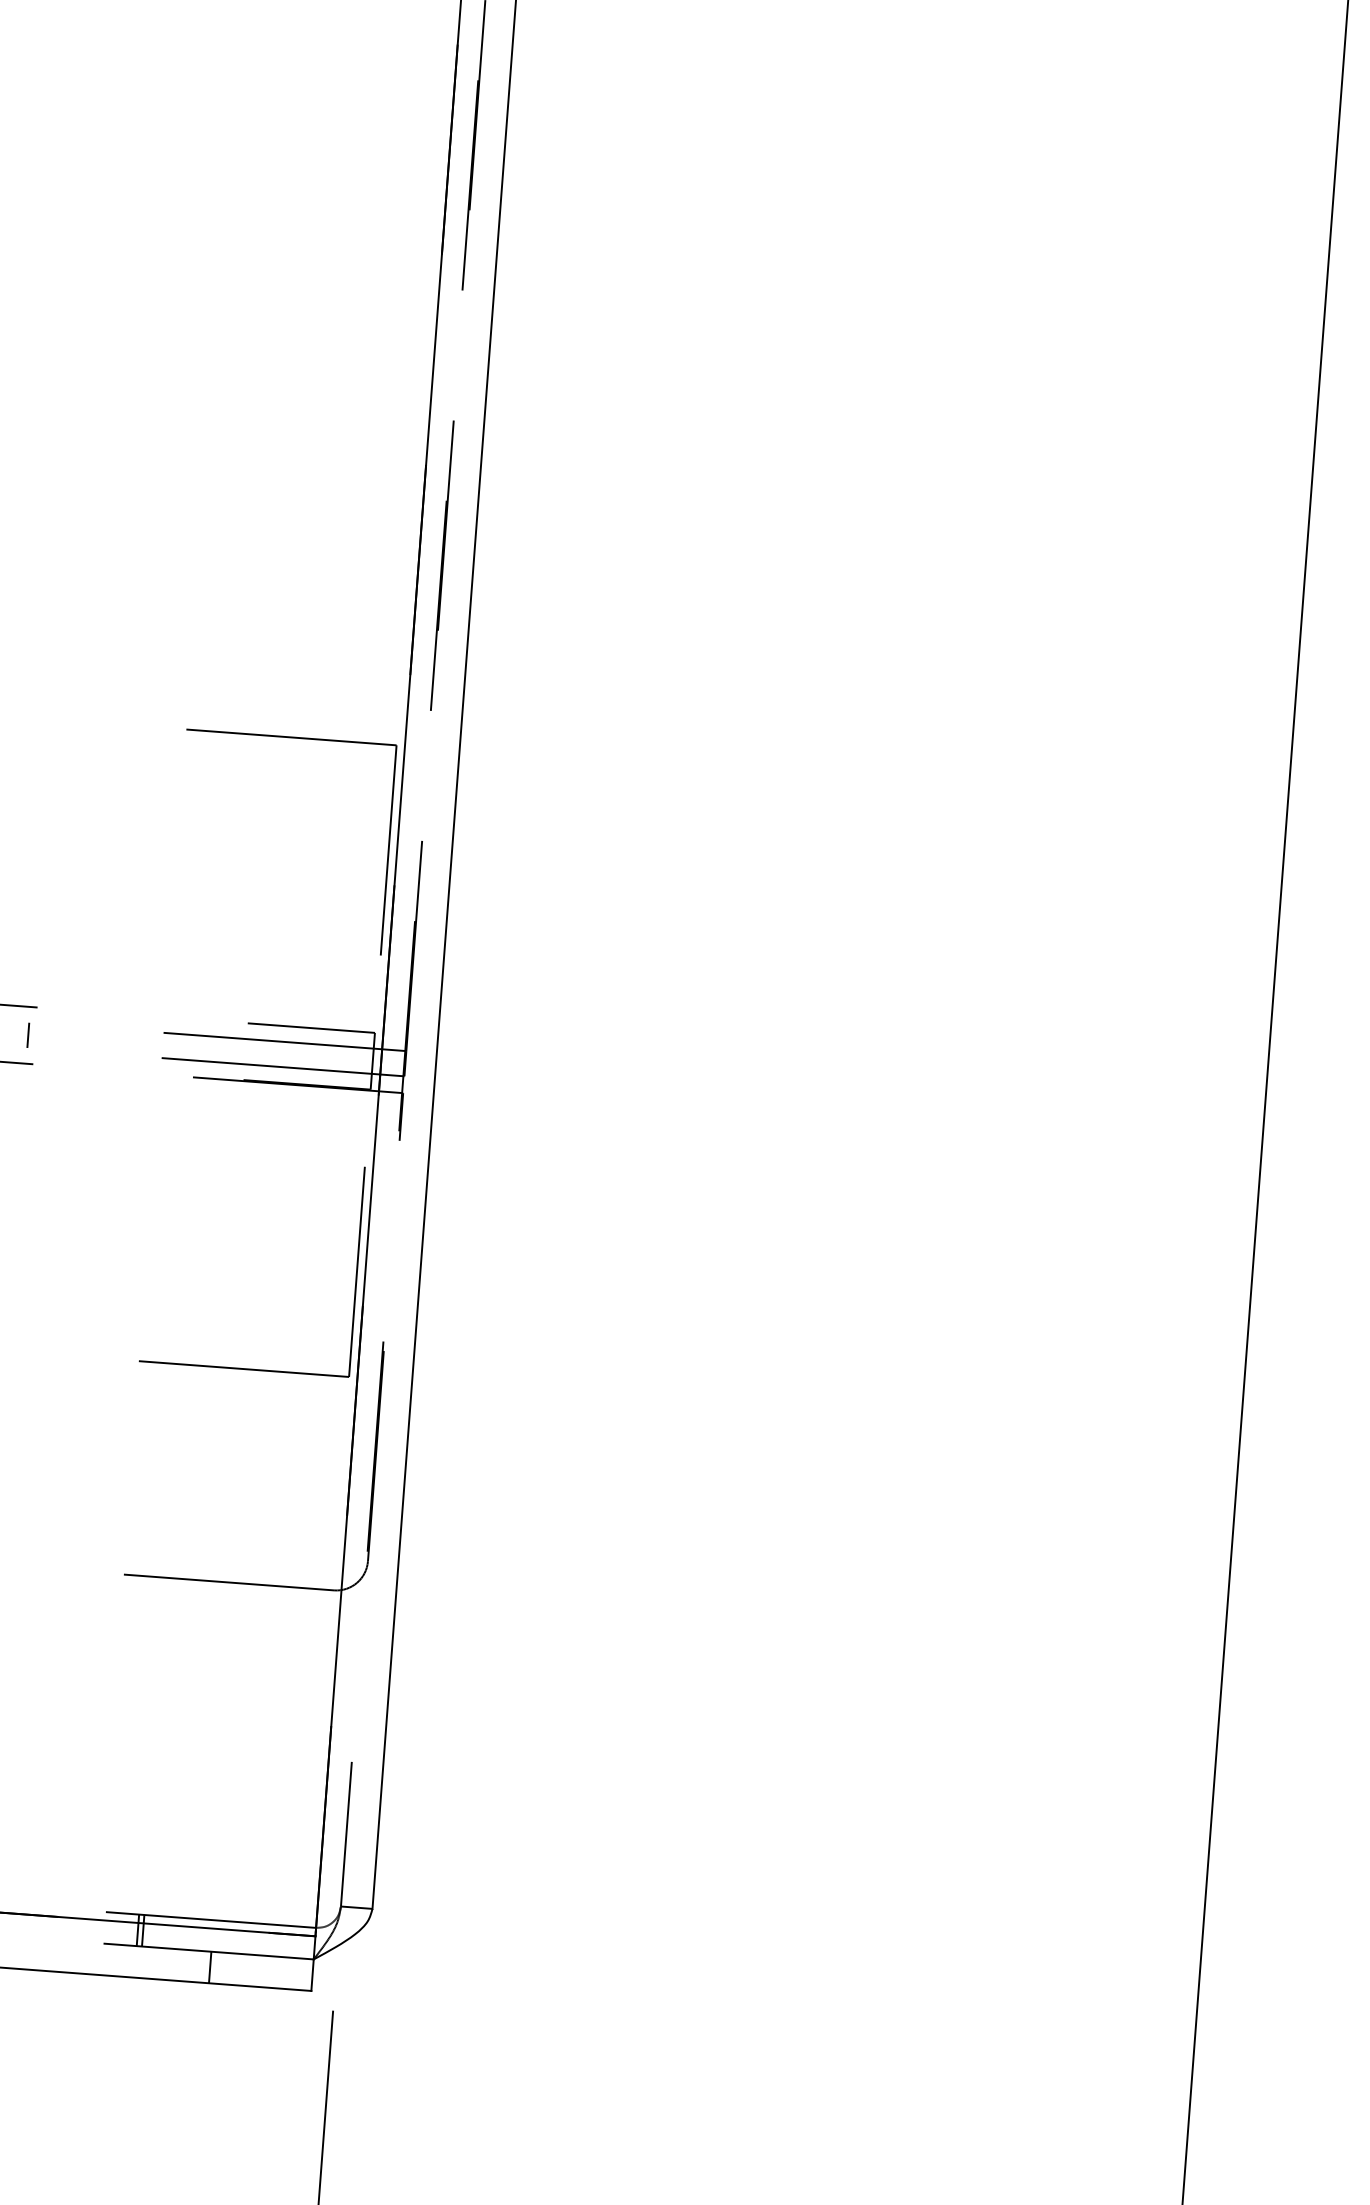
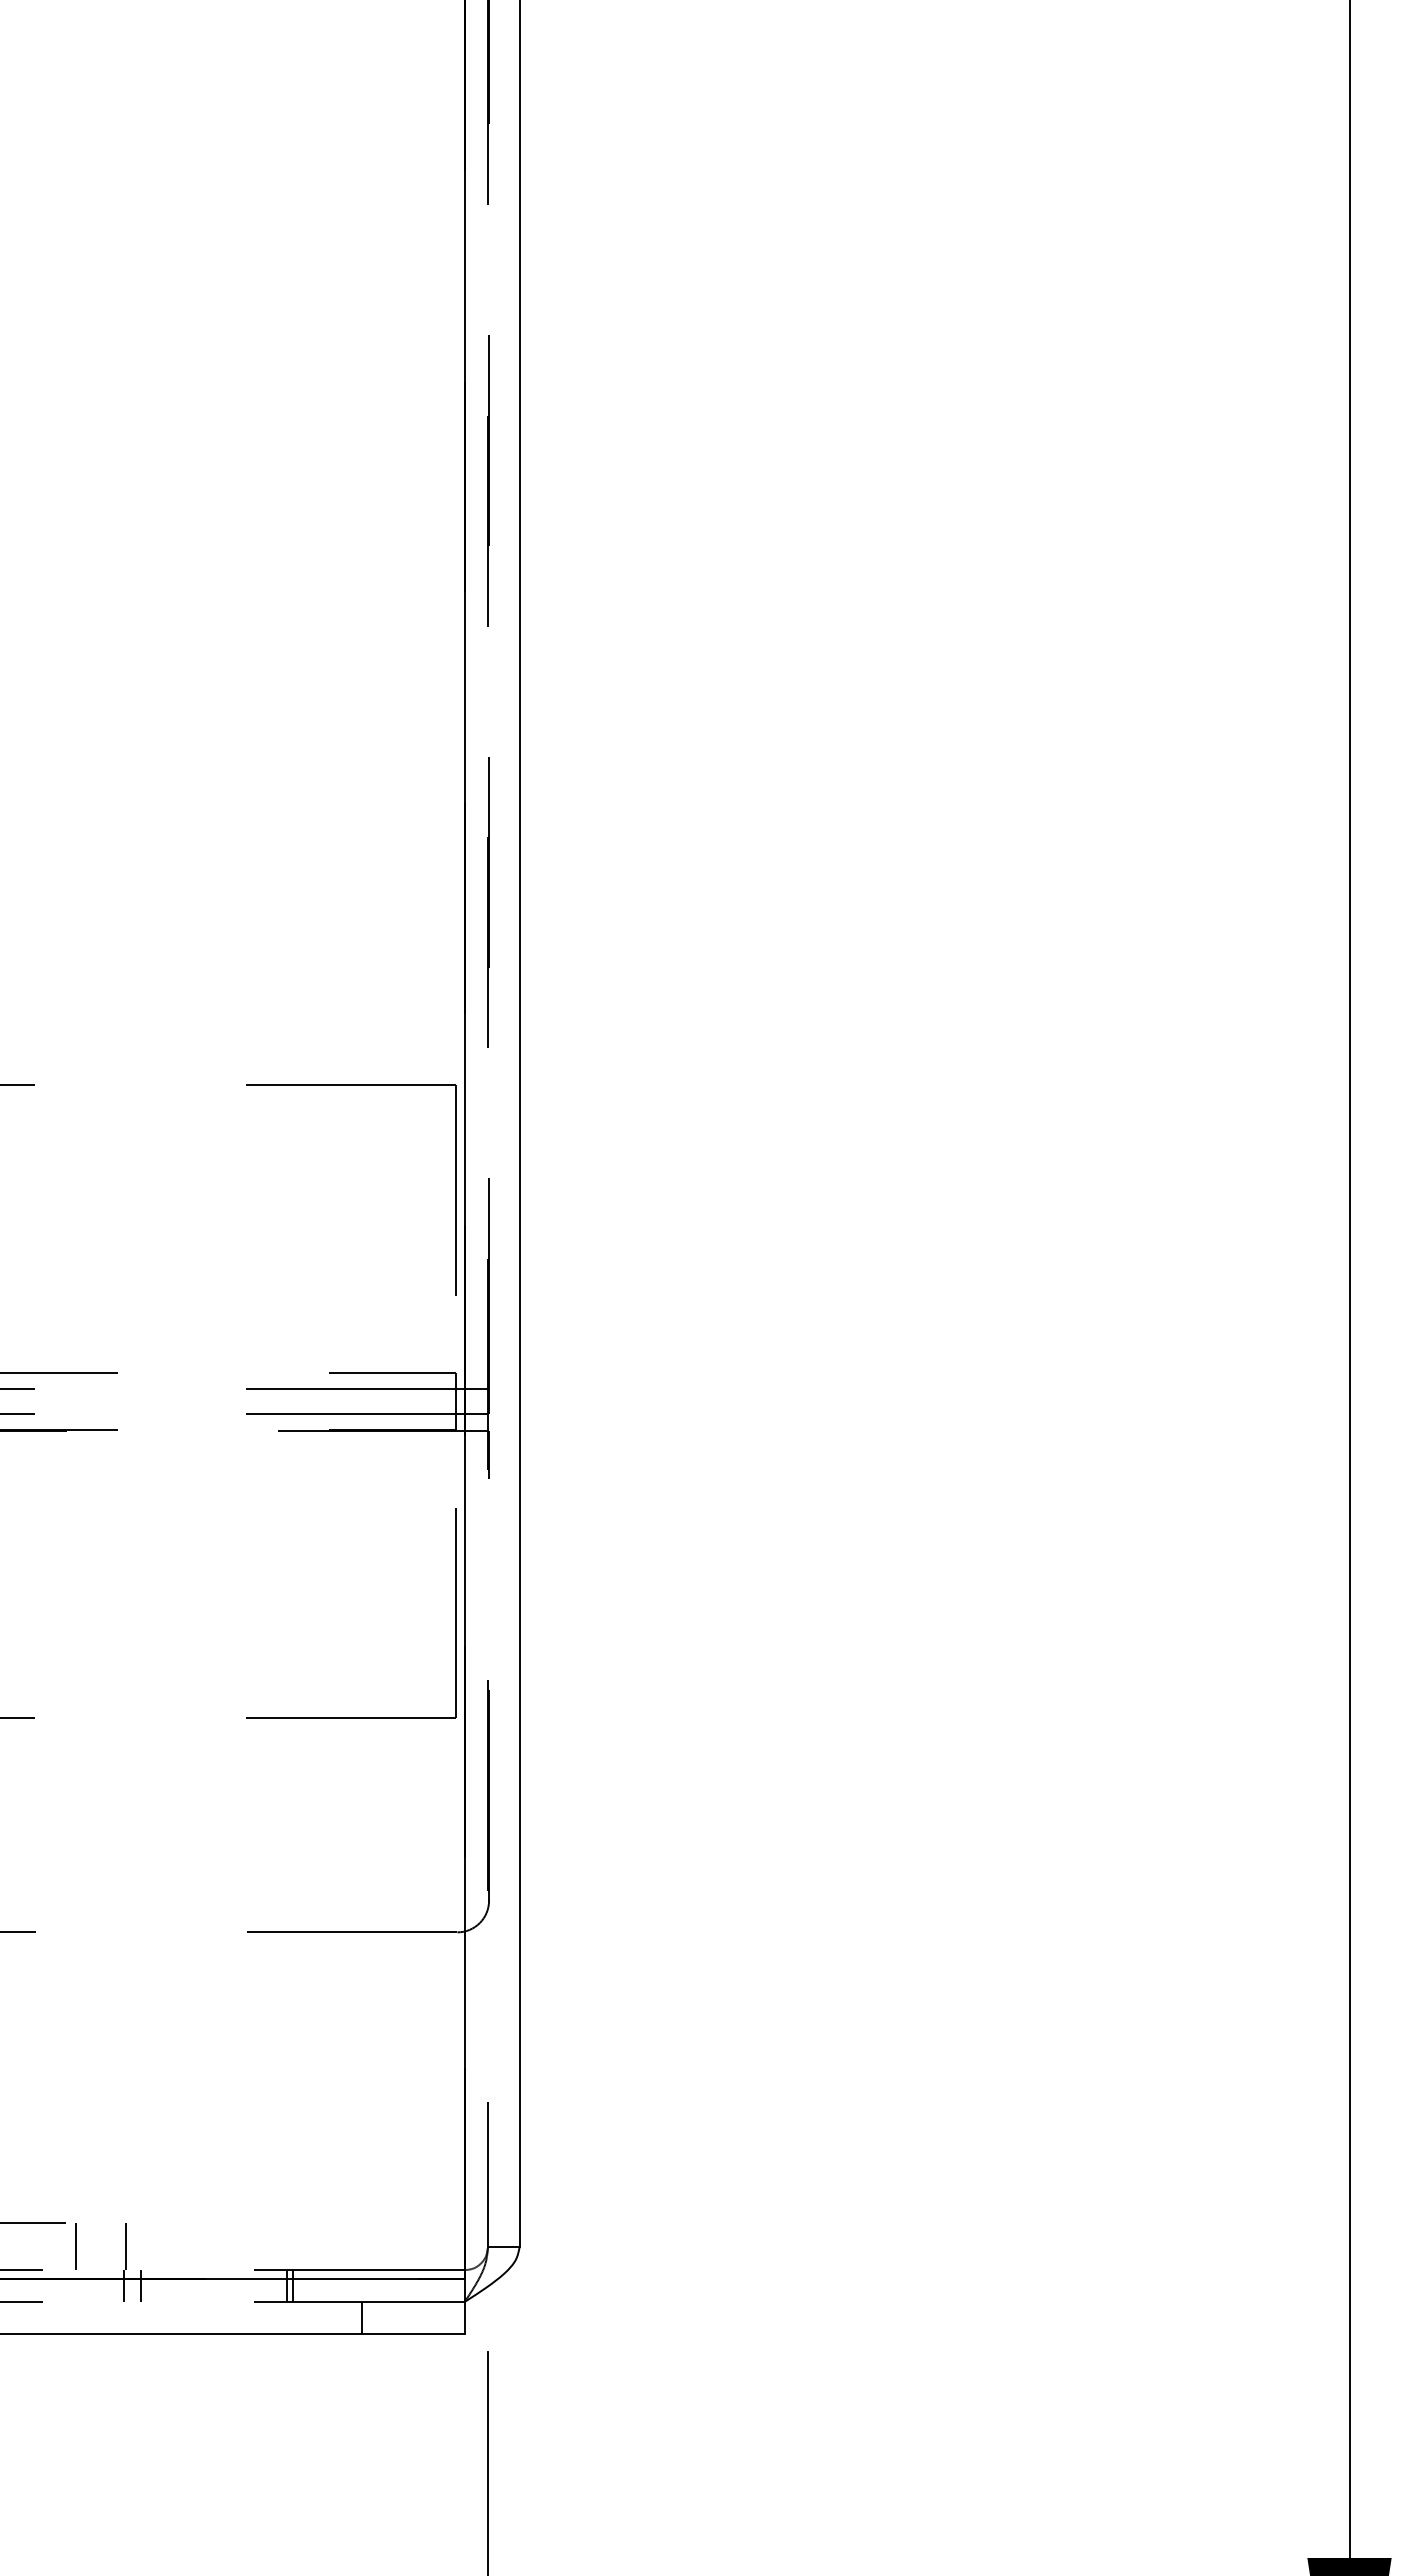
line: (27, 1035) -> (110, 1401), removed

